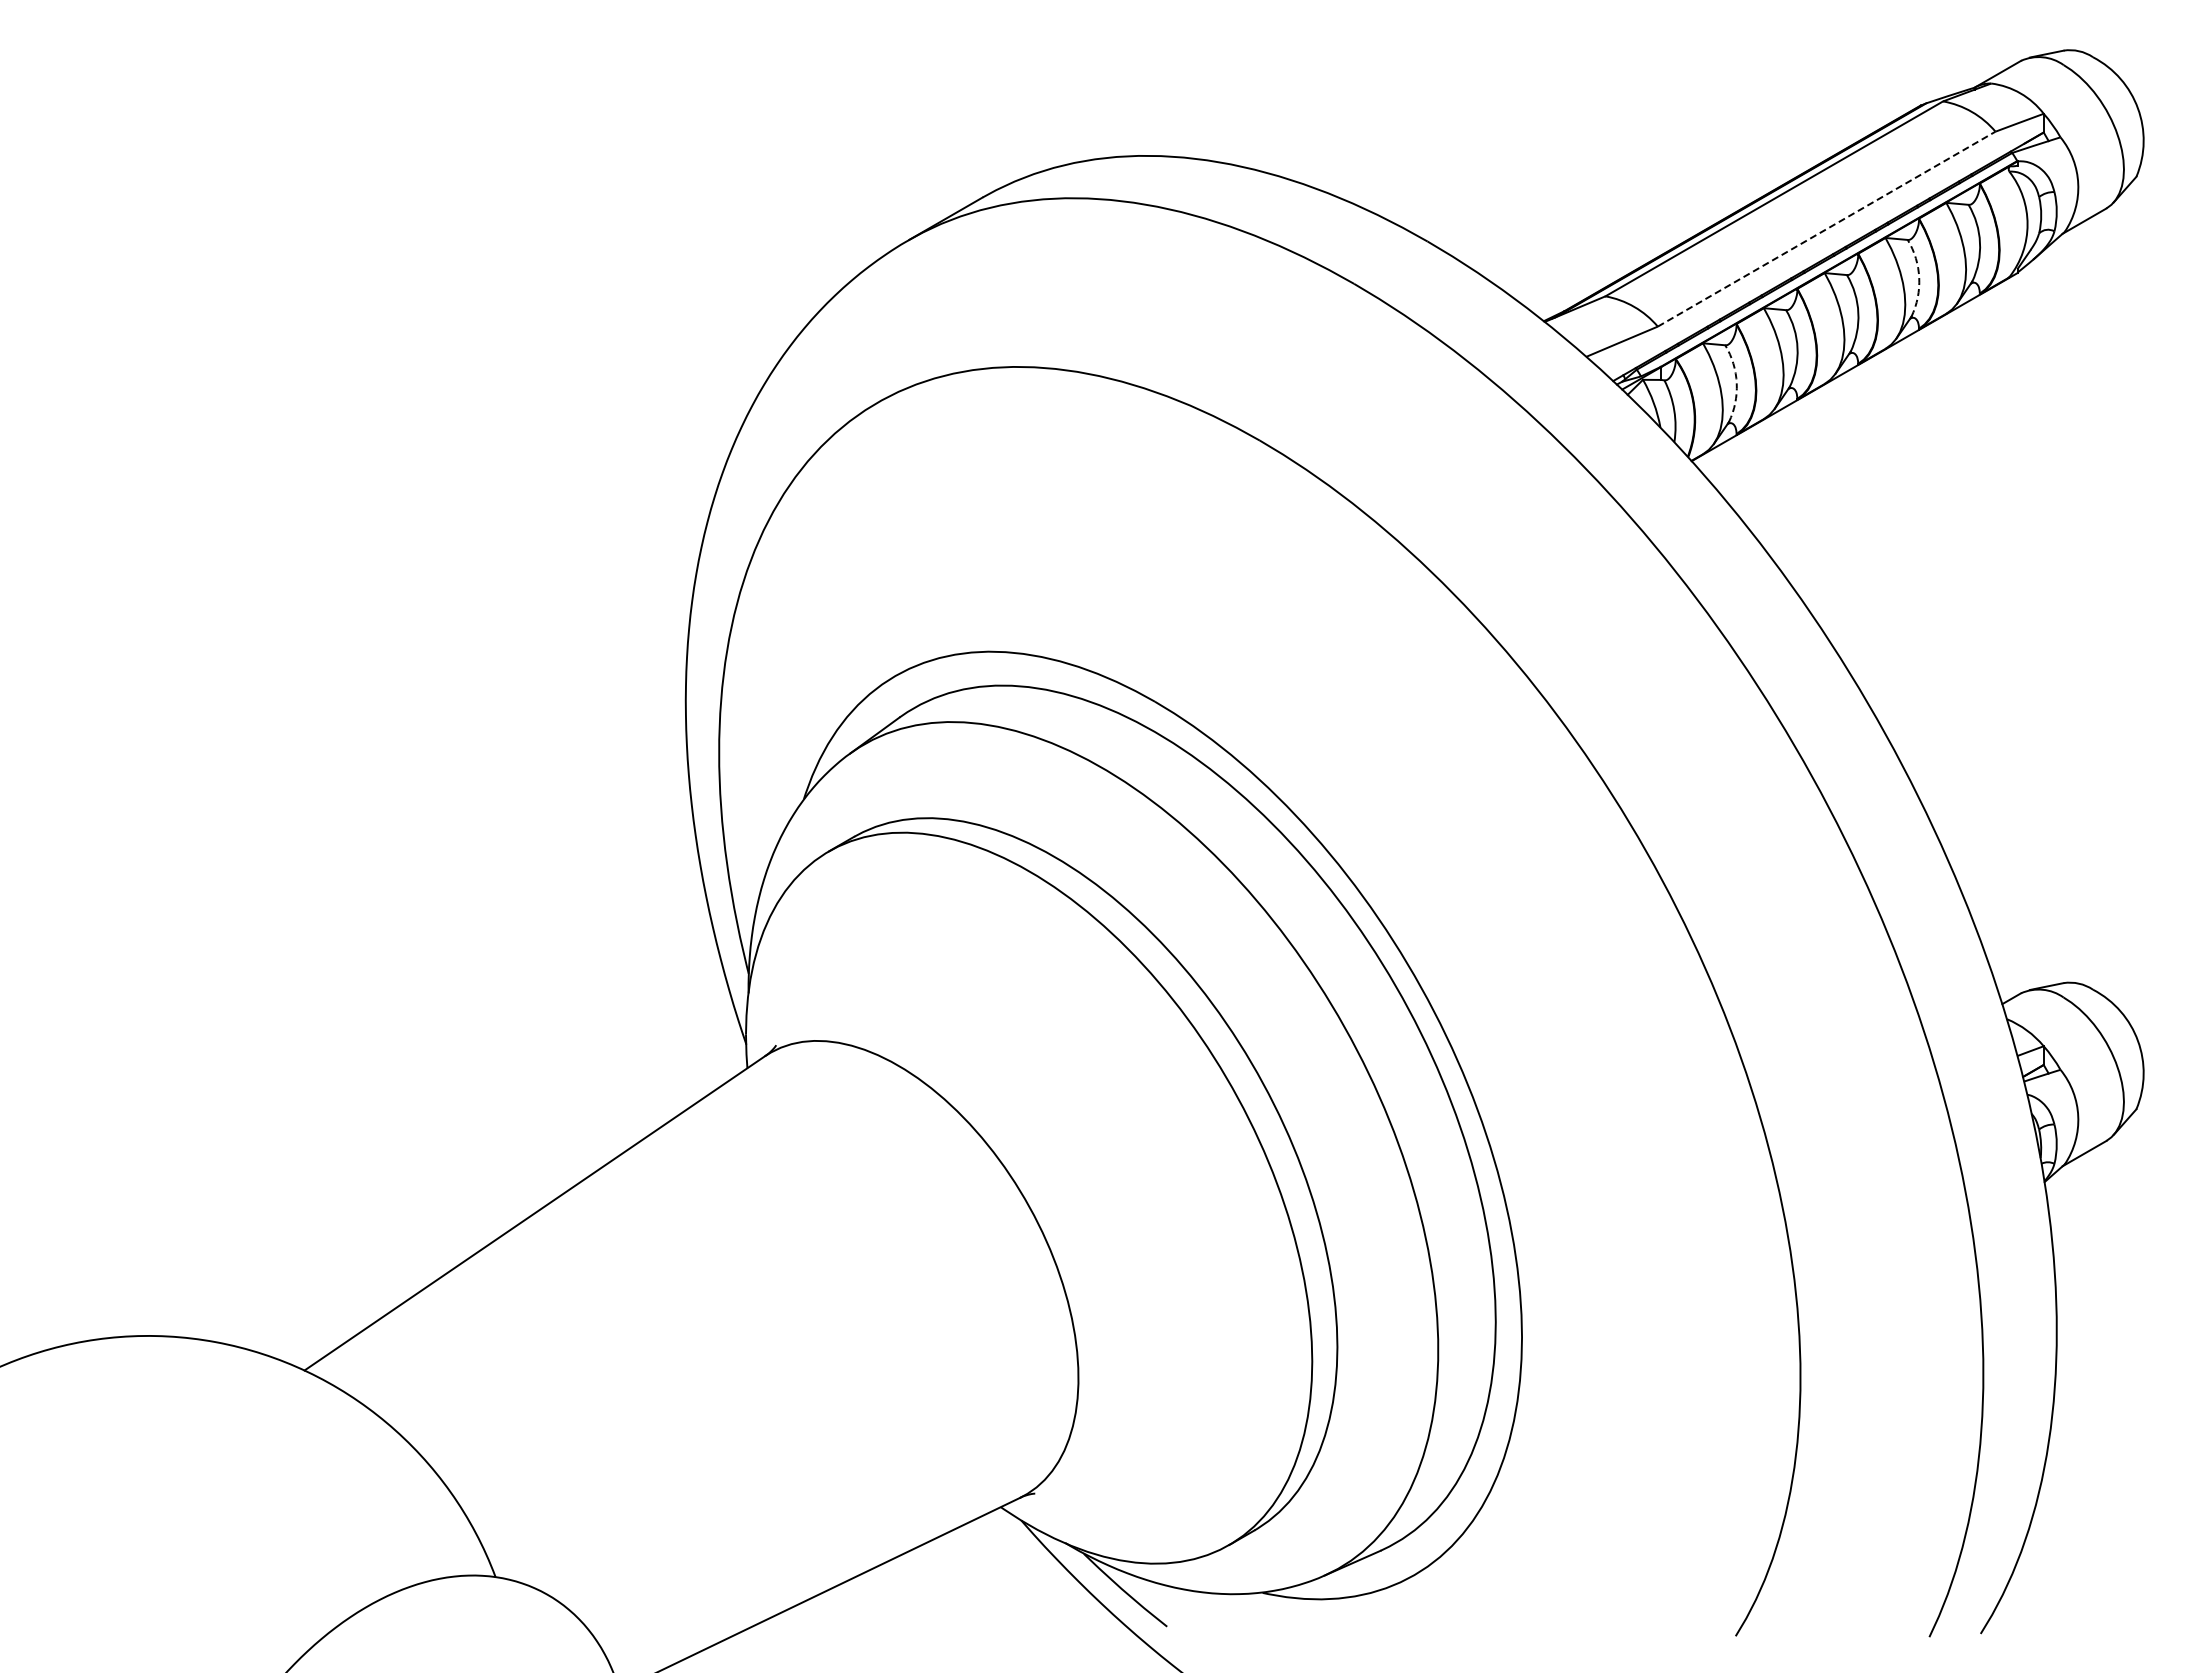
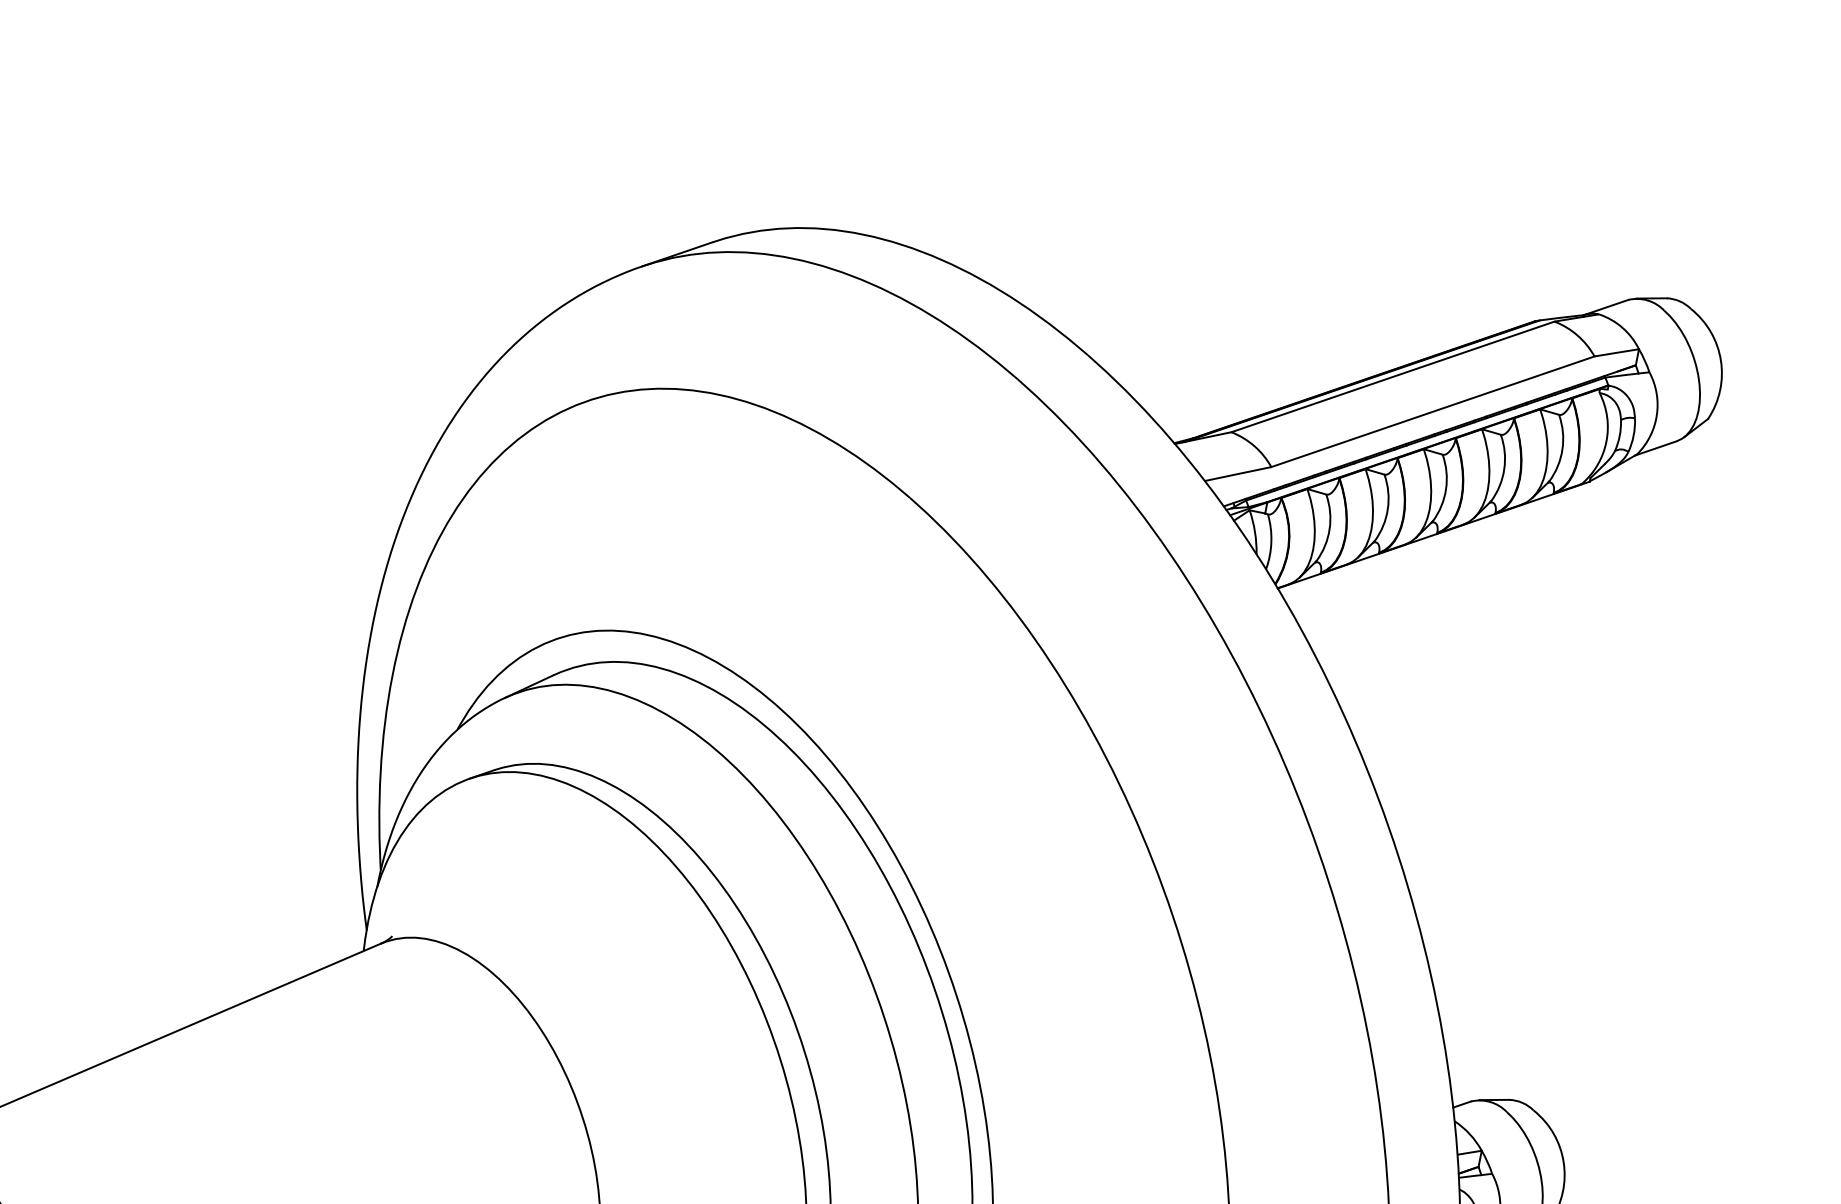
line: (1826, 229) -> (1432, 412), dashed -> solid
arc: (1919, 277) -> (1504, 468), dashed -> solid
arc: (1736, 383) -> (1329, 529), dashed -> solid

